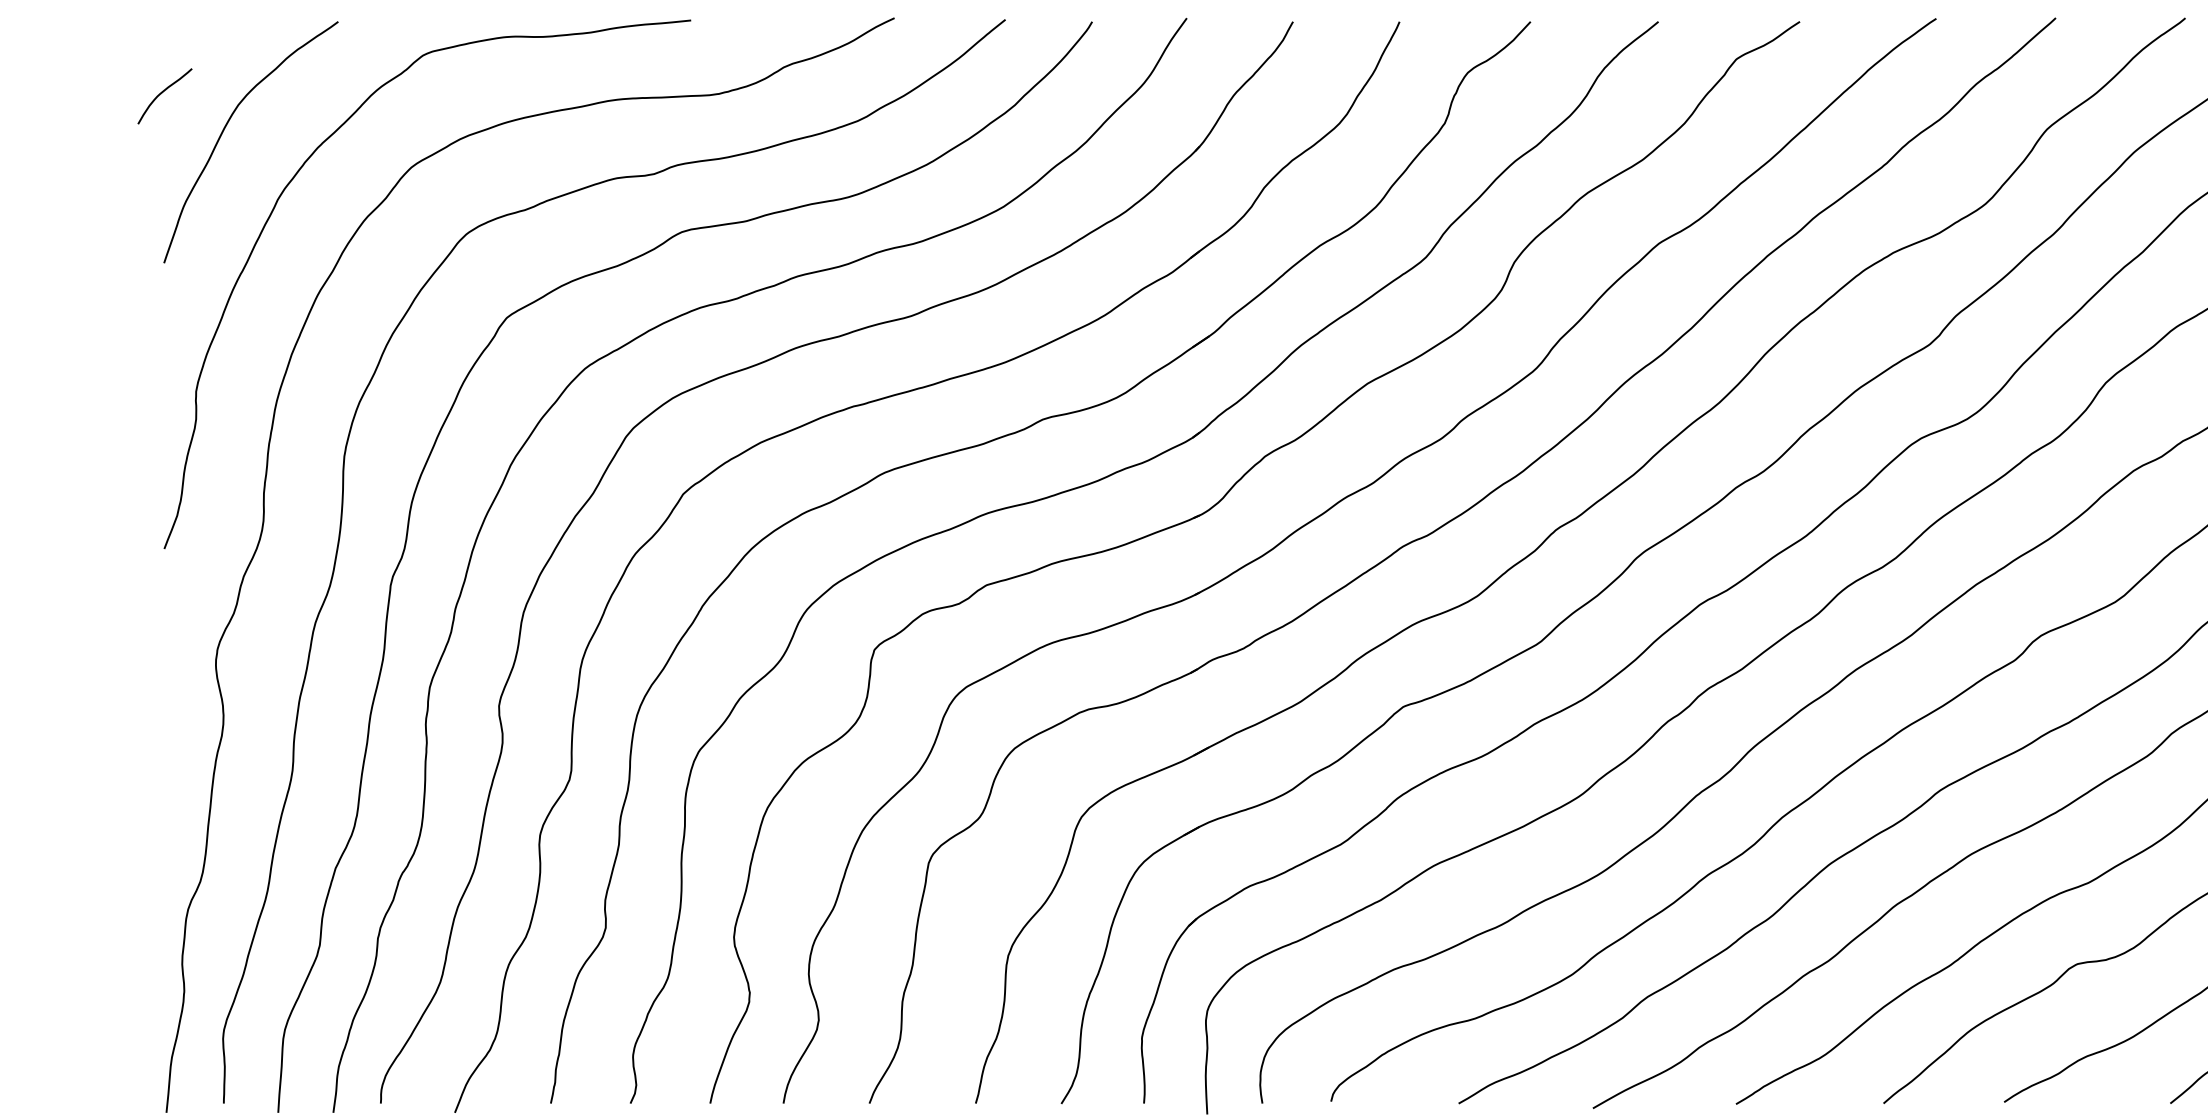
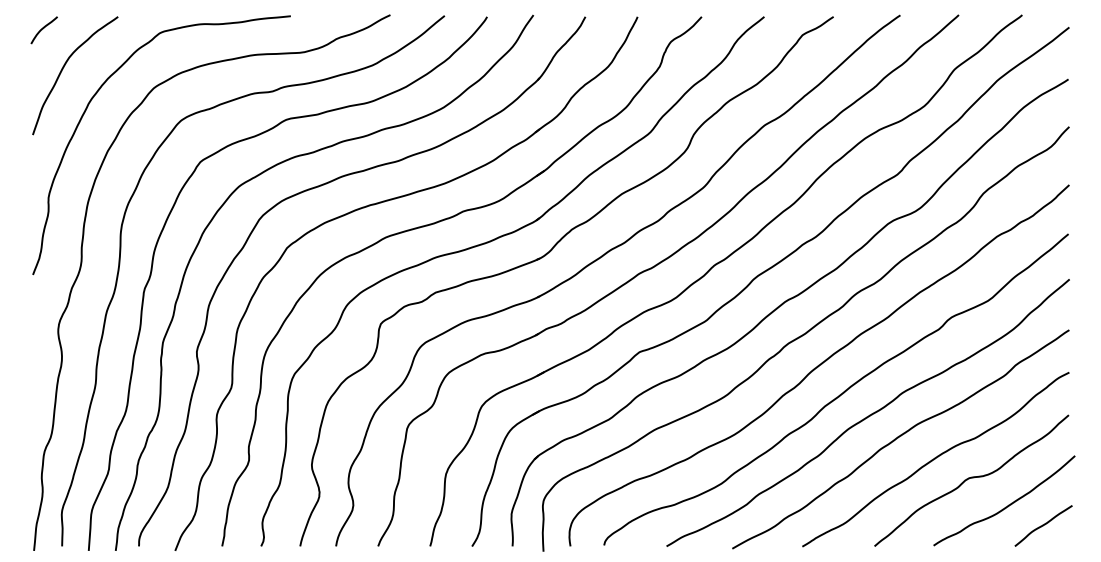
curve: (163, 94) -> (43, 29), moved

